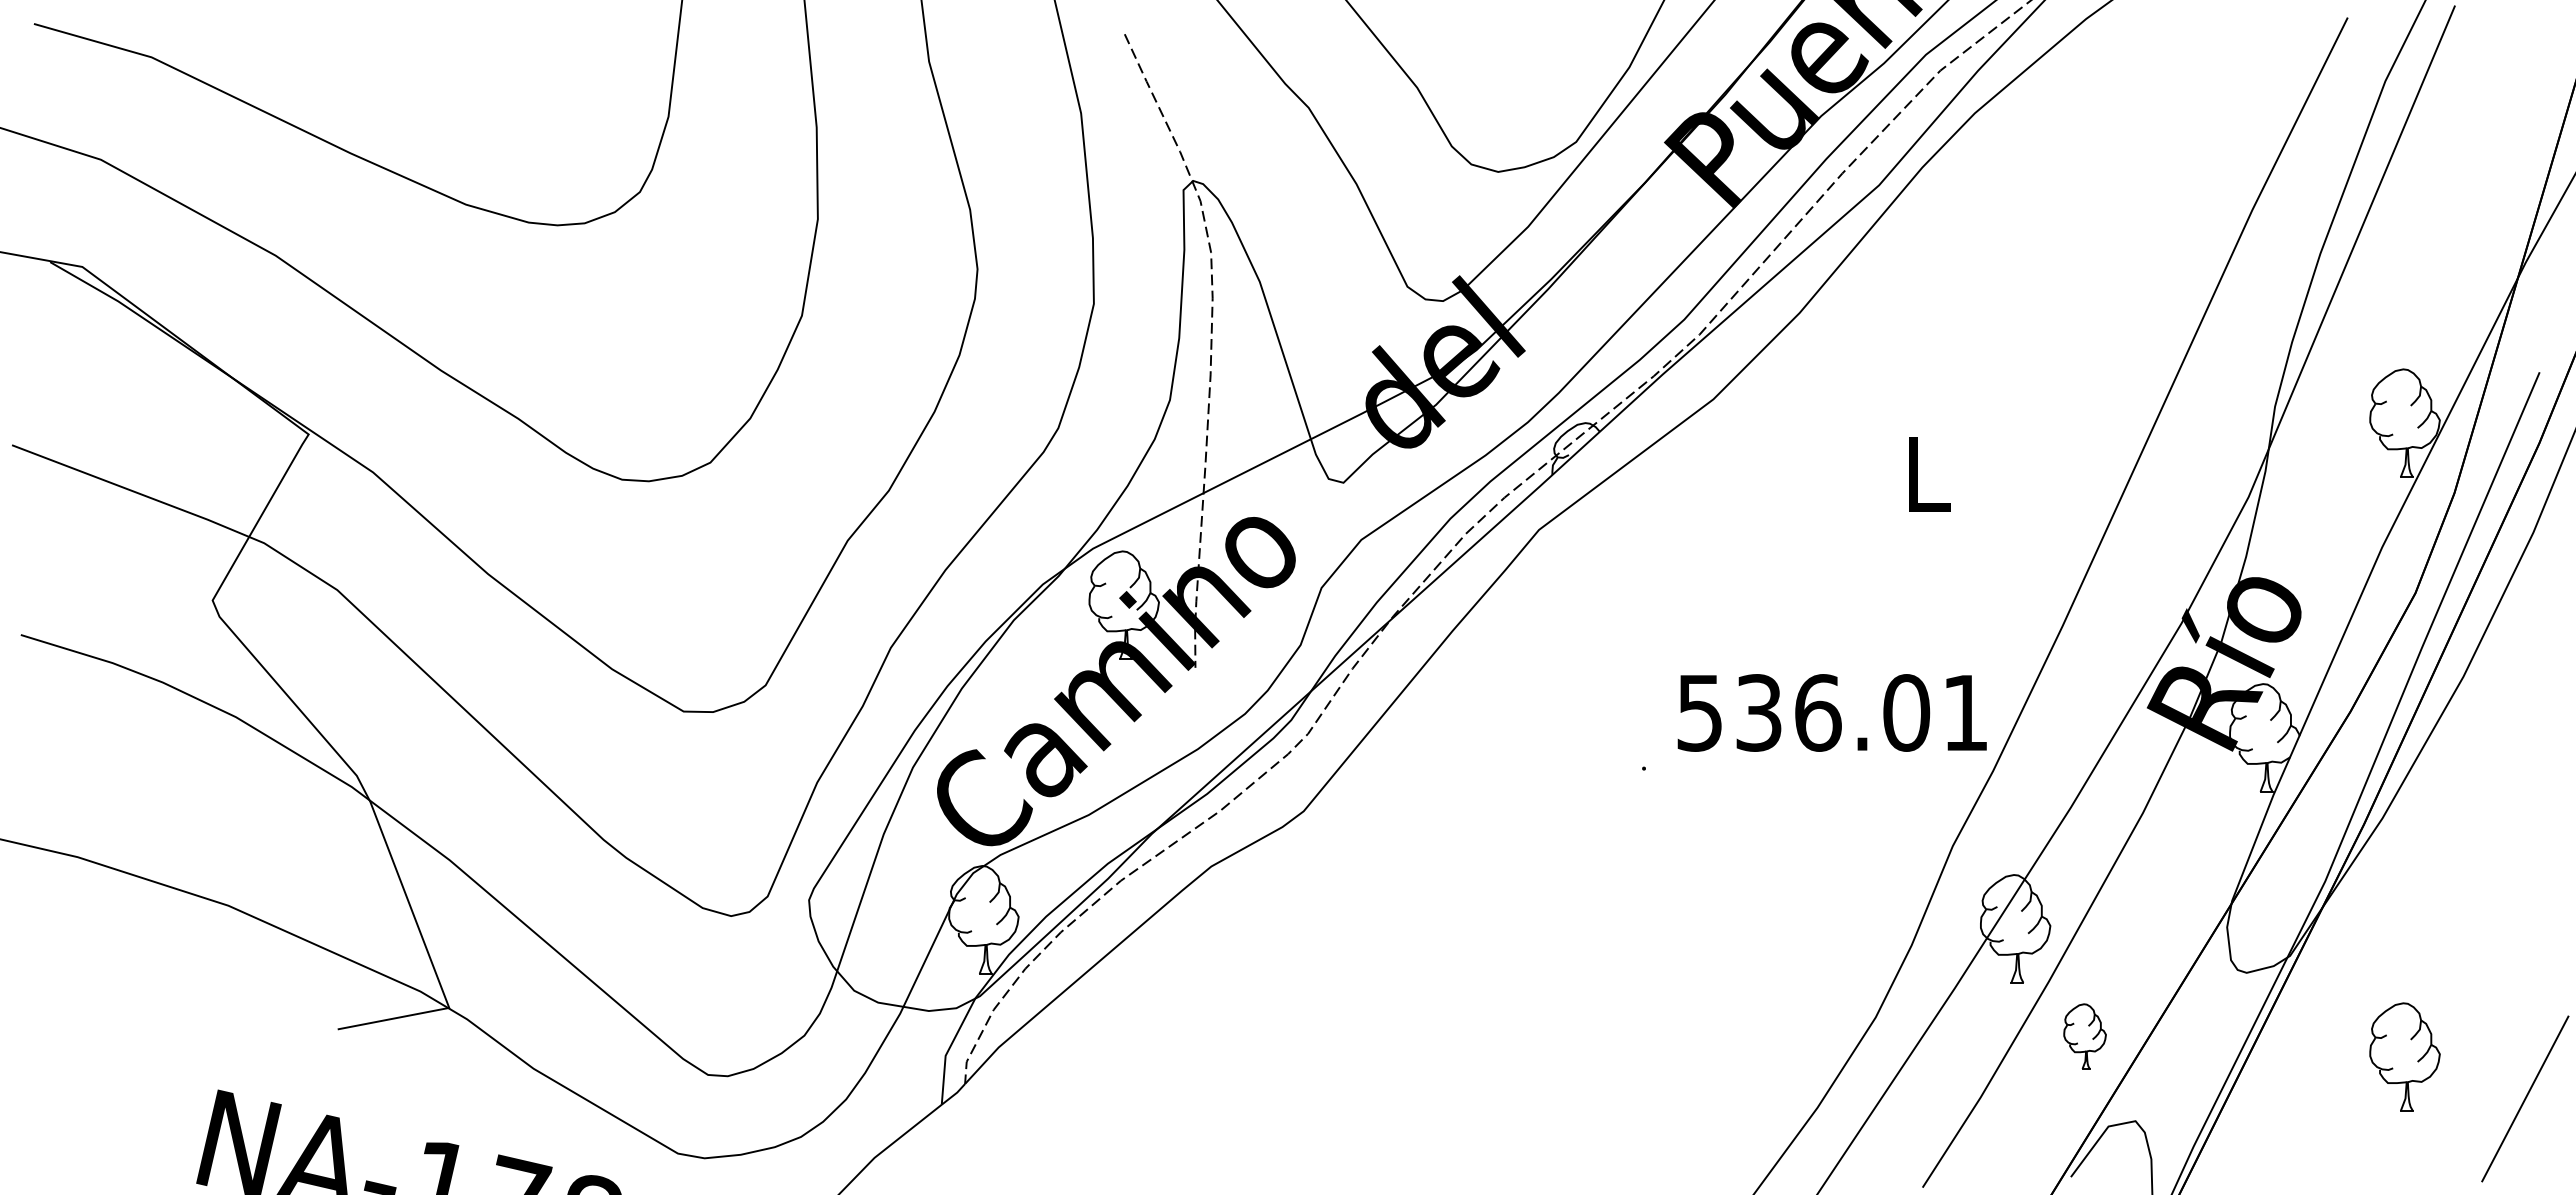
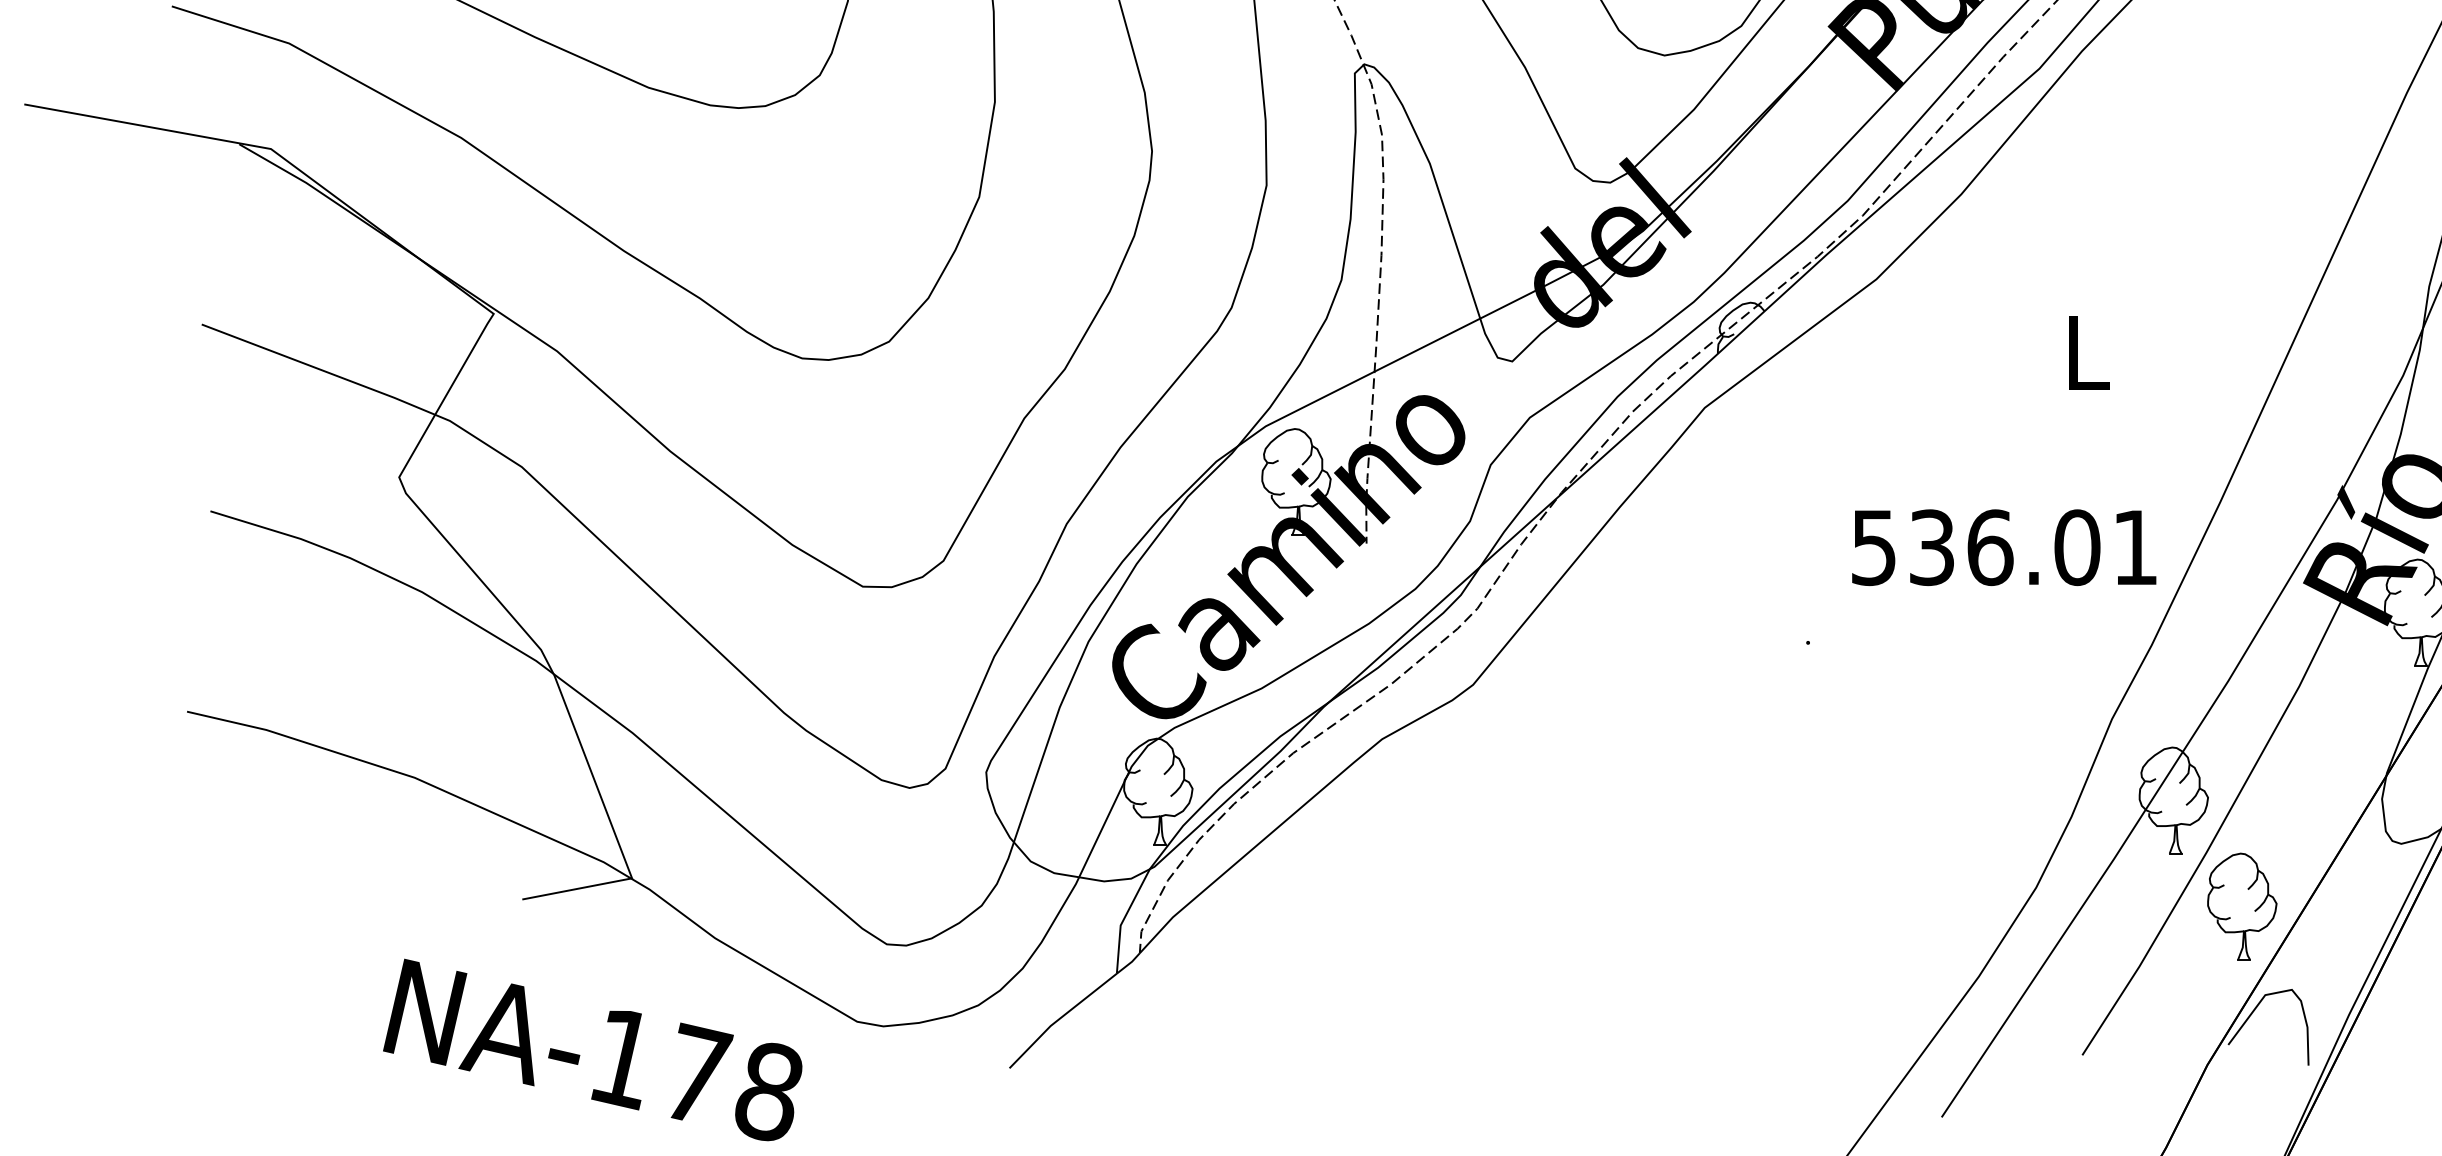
text: (1831, 712) -> (2003, 547), moved
part: (2084, 1036) -> (2241, 906), size x1.67

